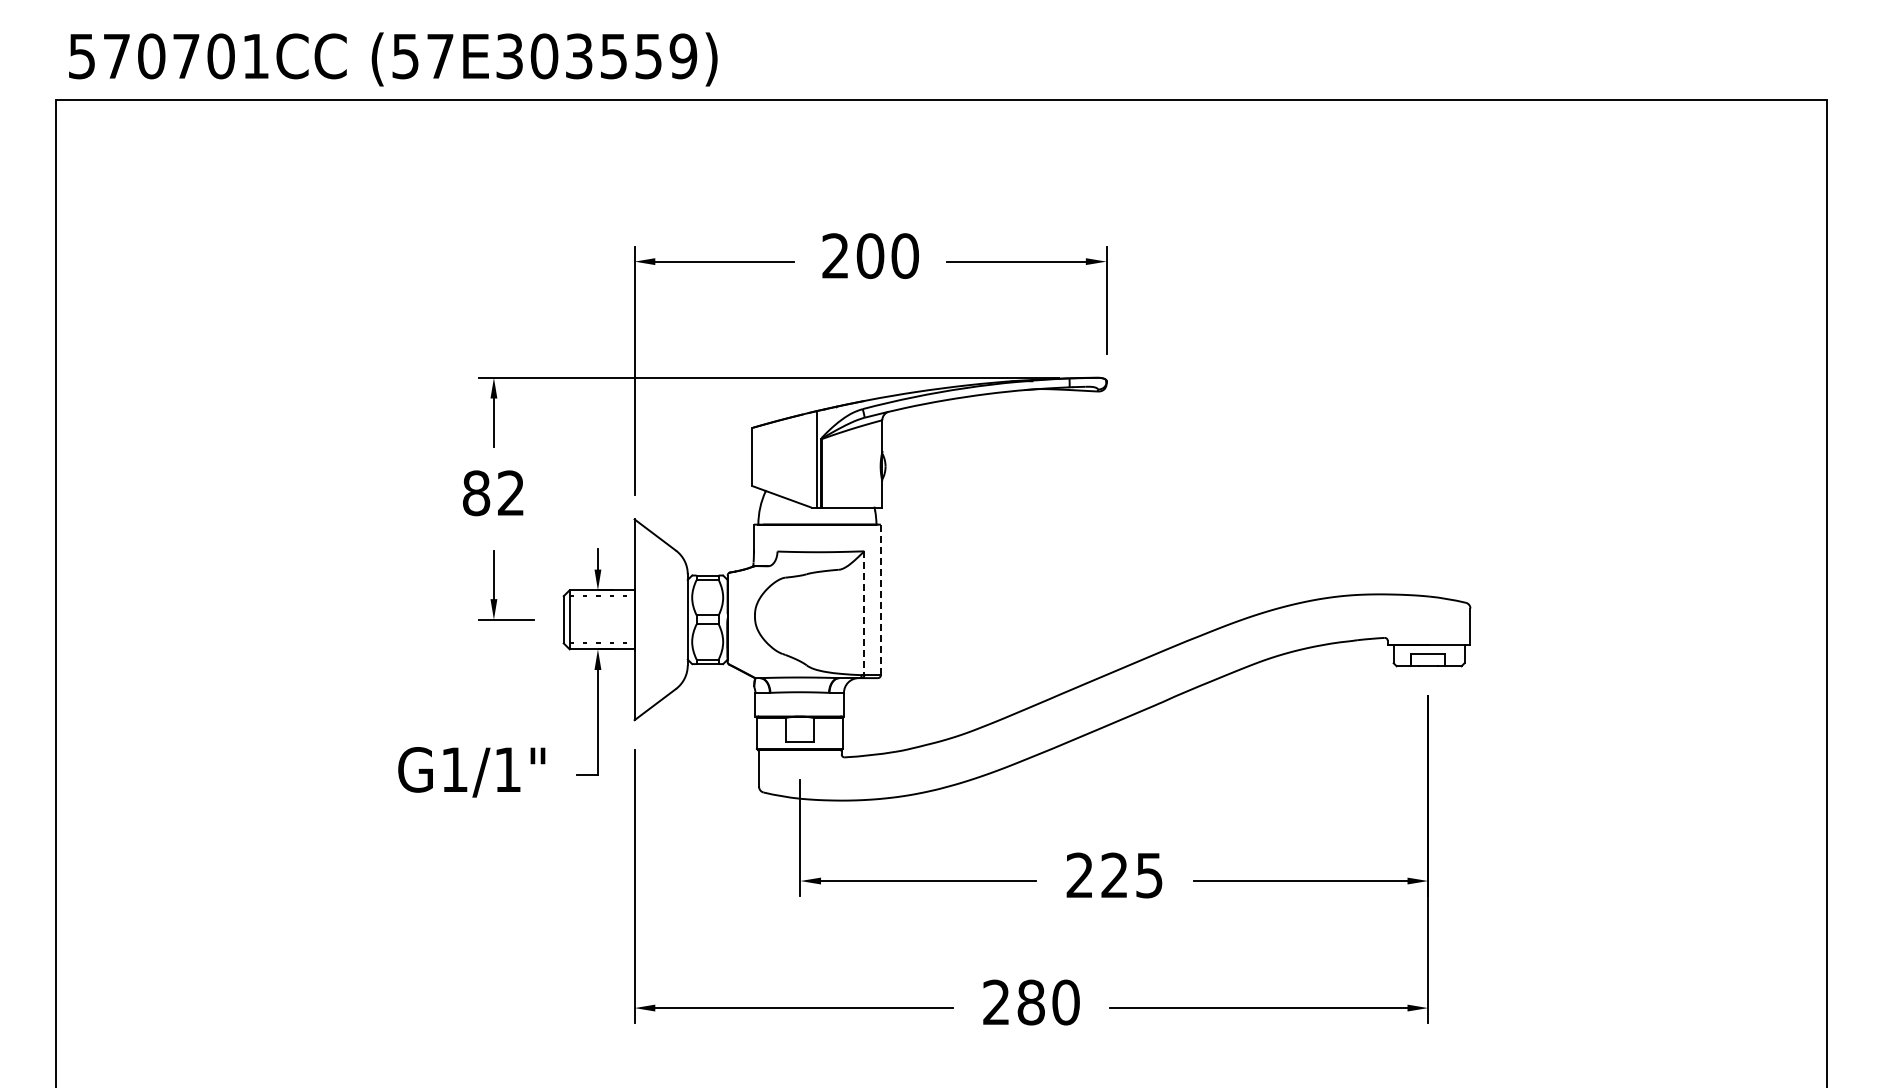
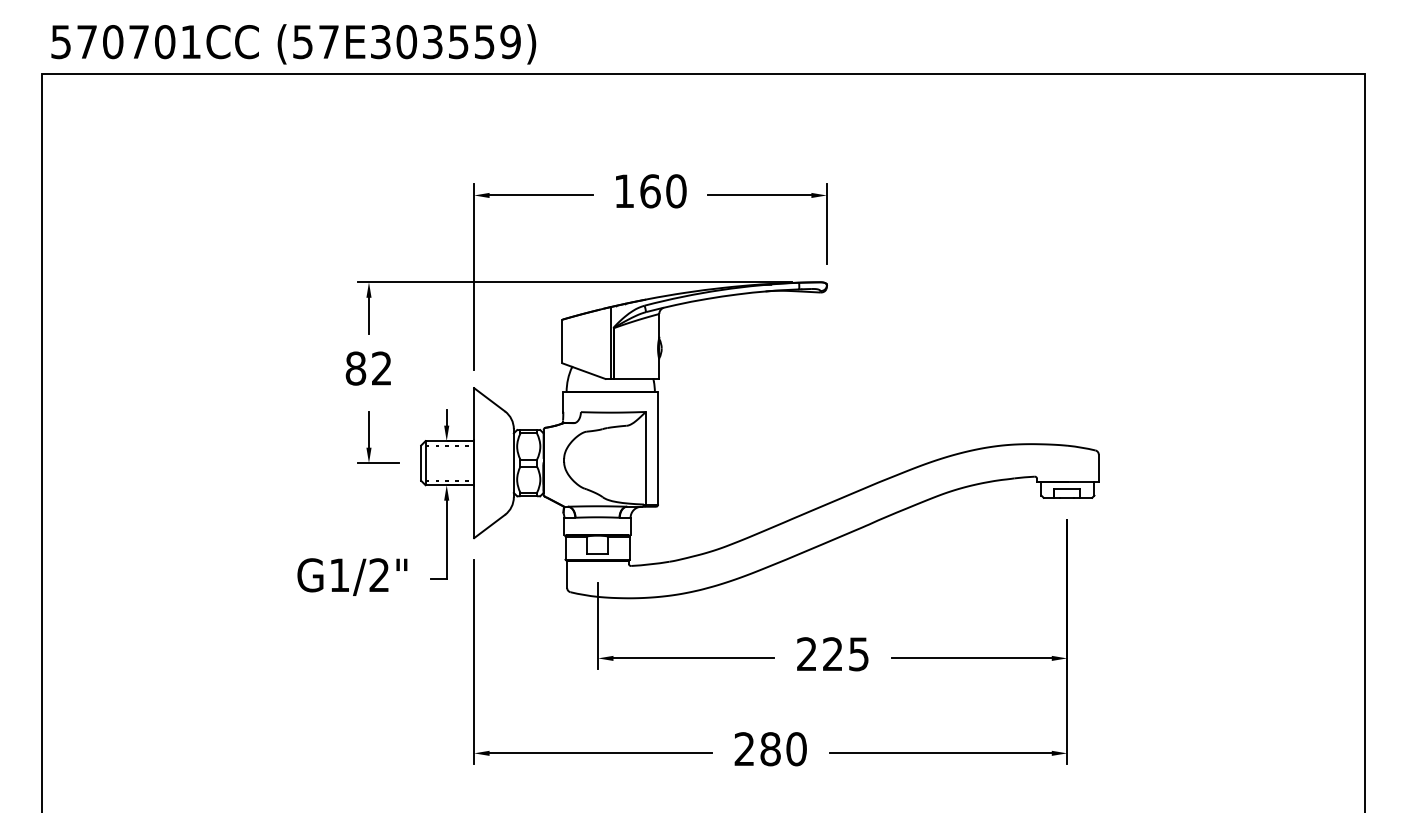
text: (853, 255) -> (637, 190), 200 -> 160
line: (880, 599) -> (657, 447), dashed -> solid
line: (864, 613) -> (645, 458), dashed -> solid
text: (507, 769) -> (379, 575), G1/1" -> G1/2"

